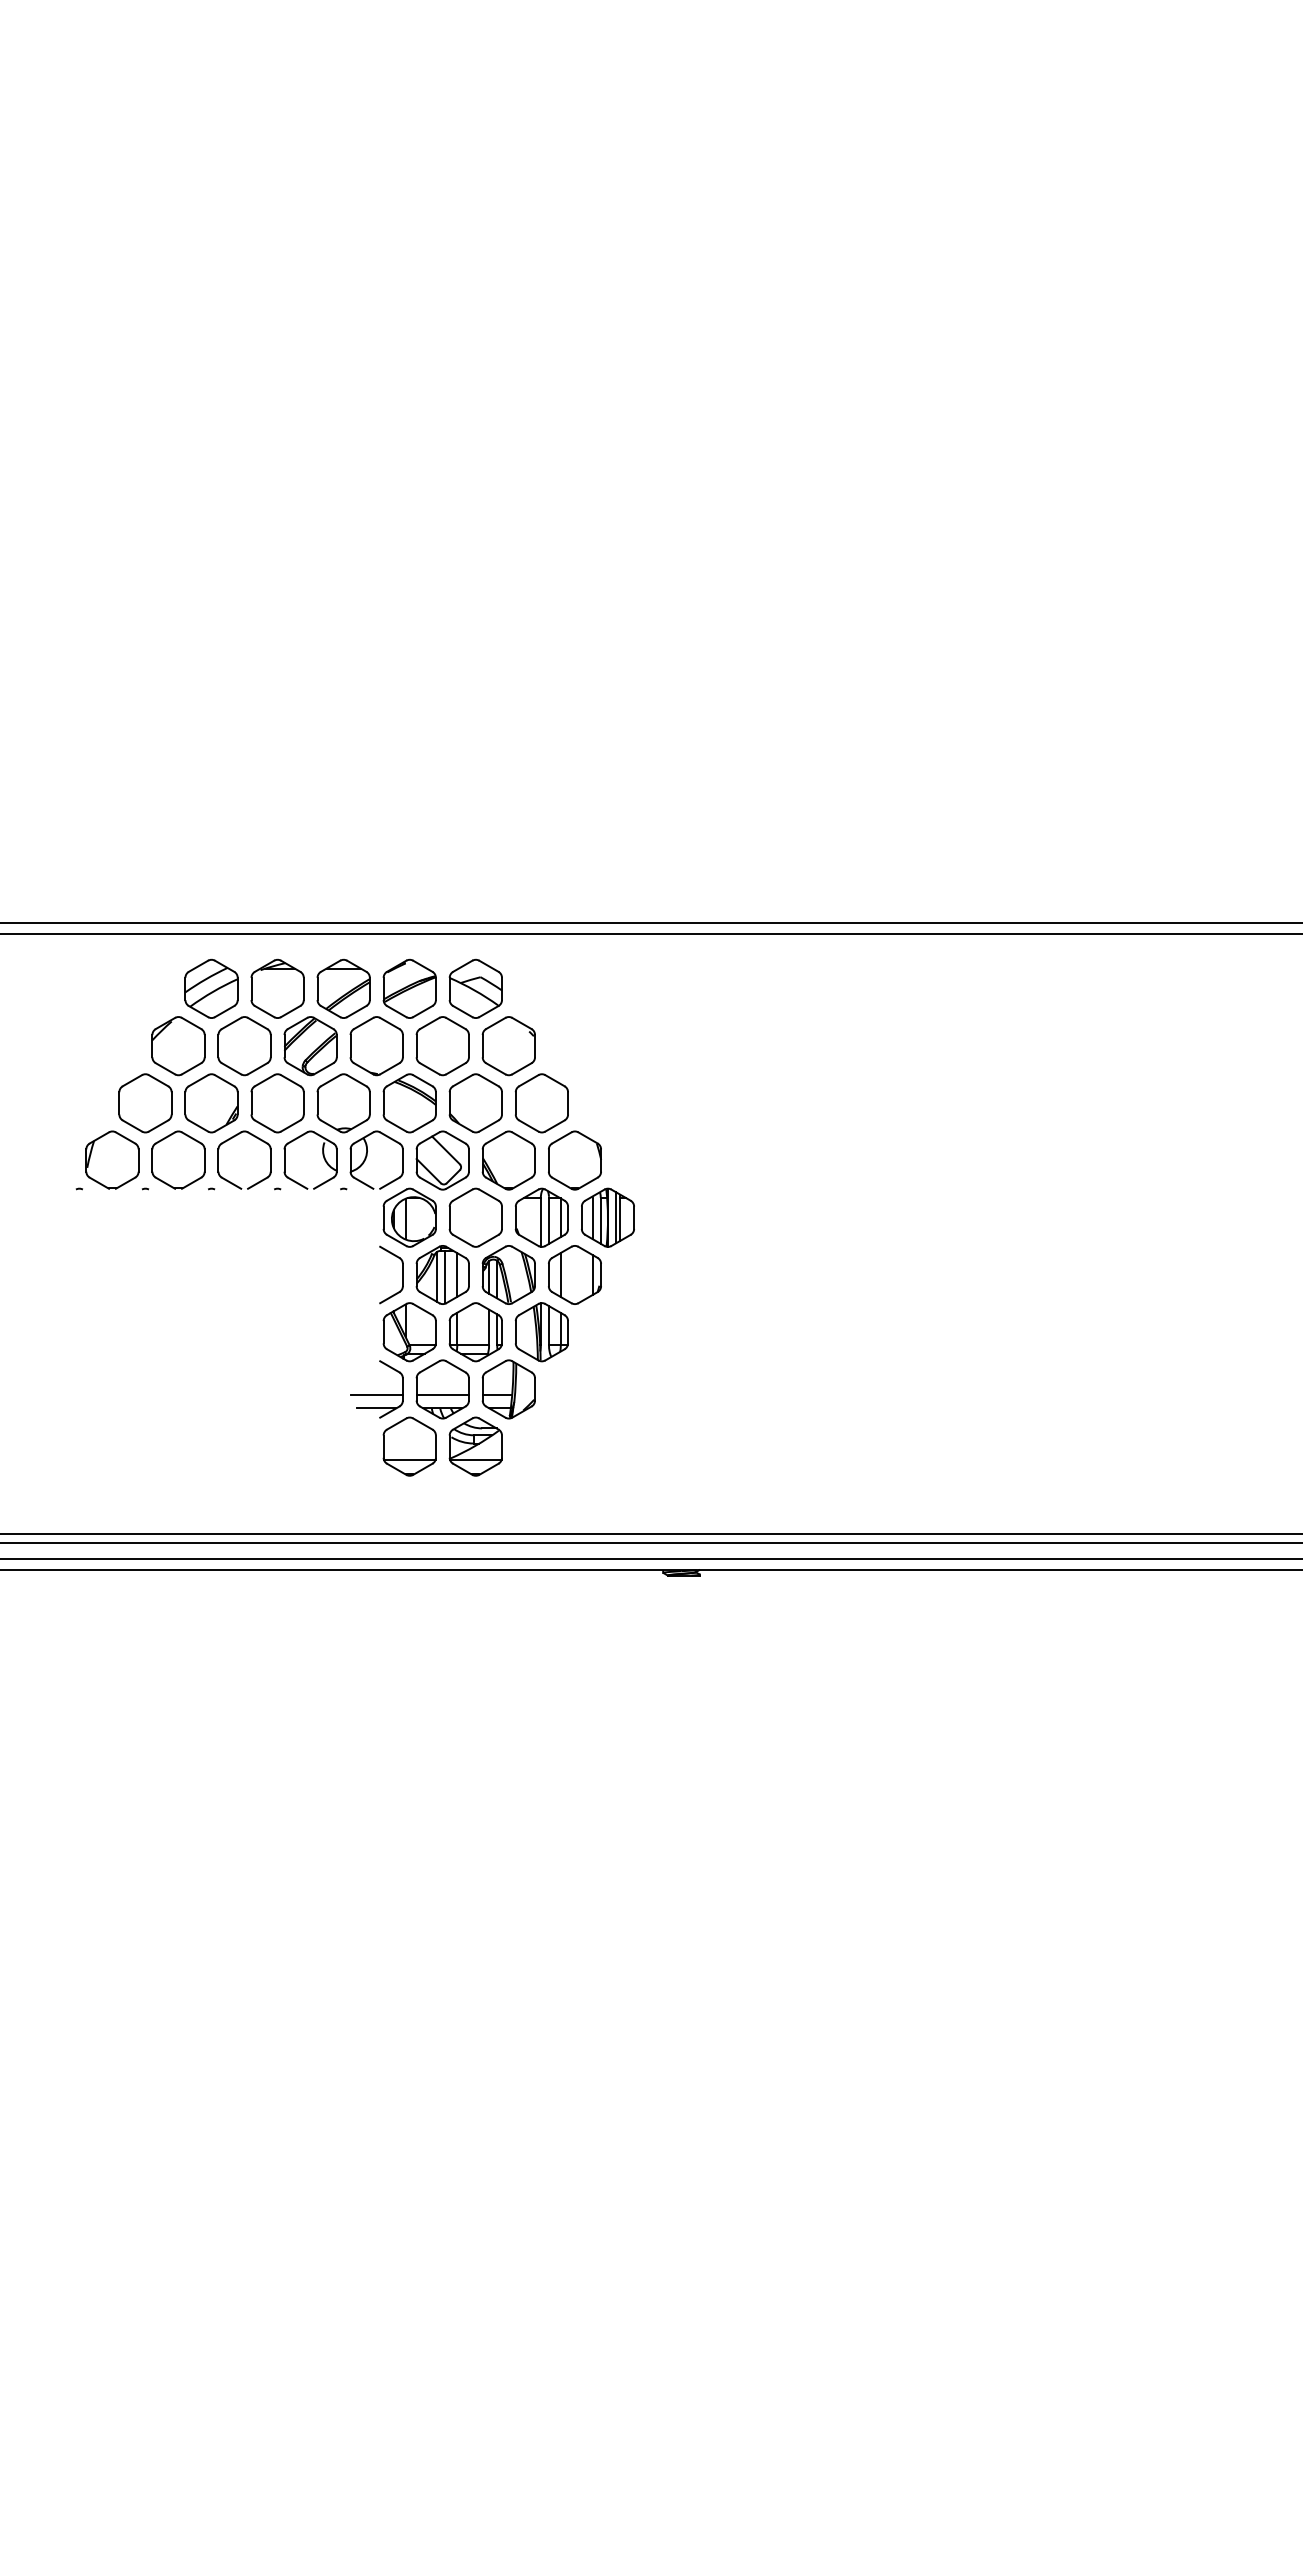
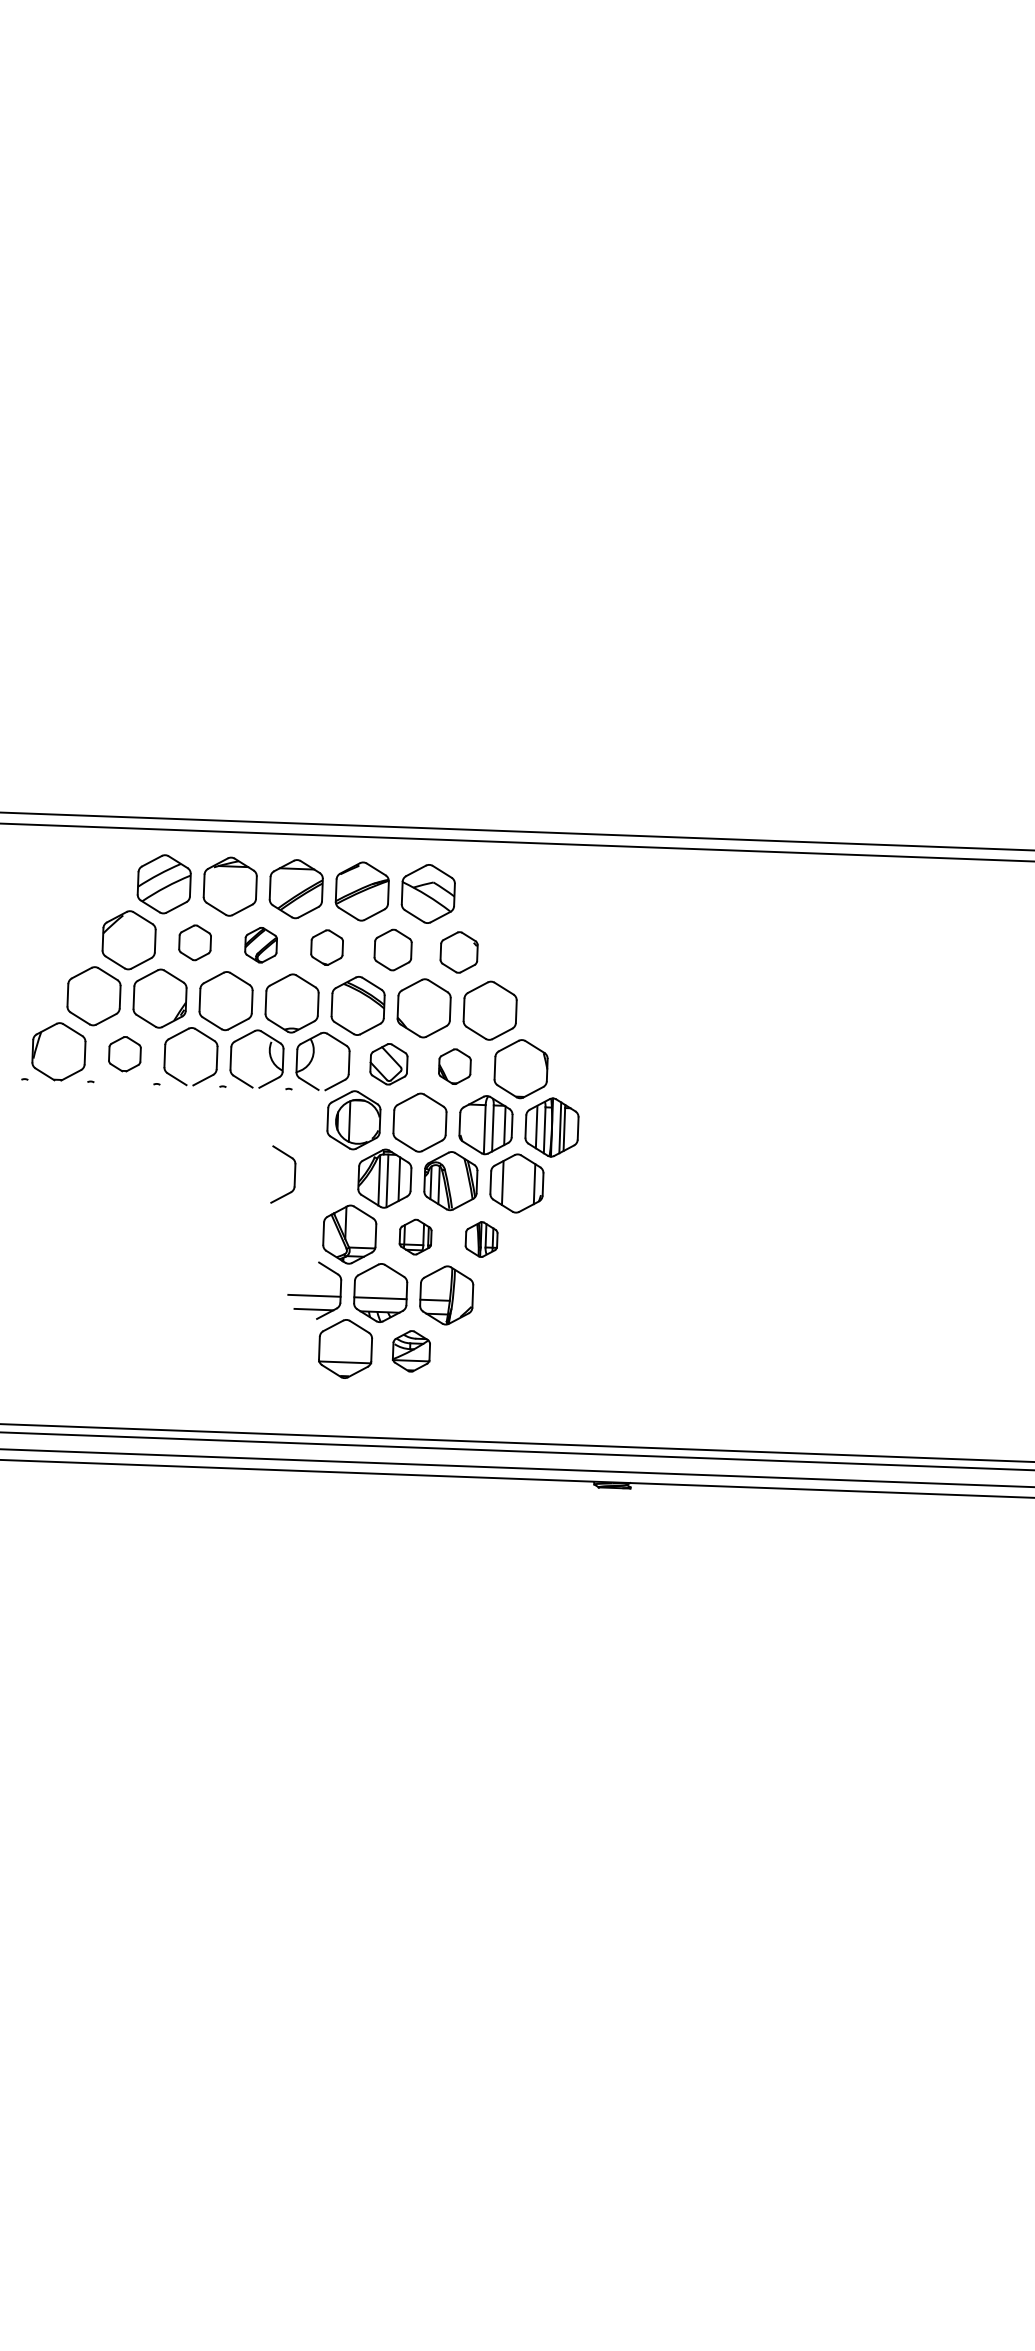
part: (244, 1046) -> (195, 943), size x0.6
part: (310, 1046) -> (261, 945), size x0.6
part: (376, 1046) -> (326, 947), size x0.6
part: (442, 1046) -> (392, 950), size x0.7
part: (508, 1046) -> (458, 952), size x0.7
part: (178, 1159) -> (124, 1053), size x0.6
part: (442, 1160) -> (388, 1064), size x0.7
part: (508, 1160) -> (454, 1066), size x0.6
part: (402, 1274) -> (294, 1174), moved
part: (475, 1332) -> (415, 1237), size x0.6
part: (541, 1332) -> (481, 1239), size x0.6
part: (475, 1446) -> (411, 1351), size x0.7

